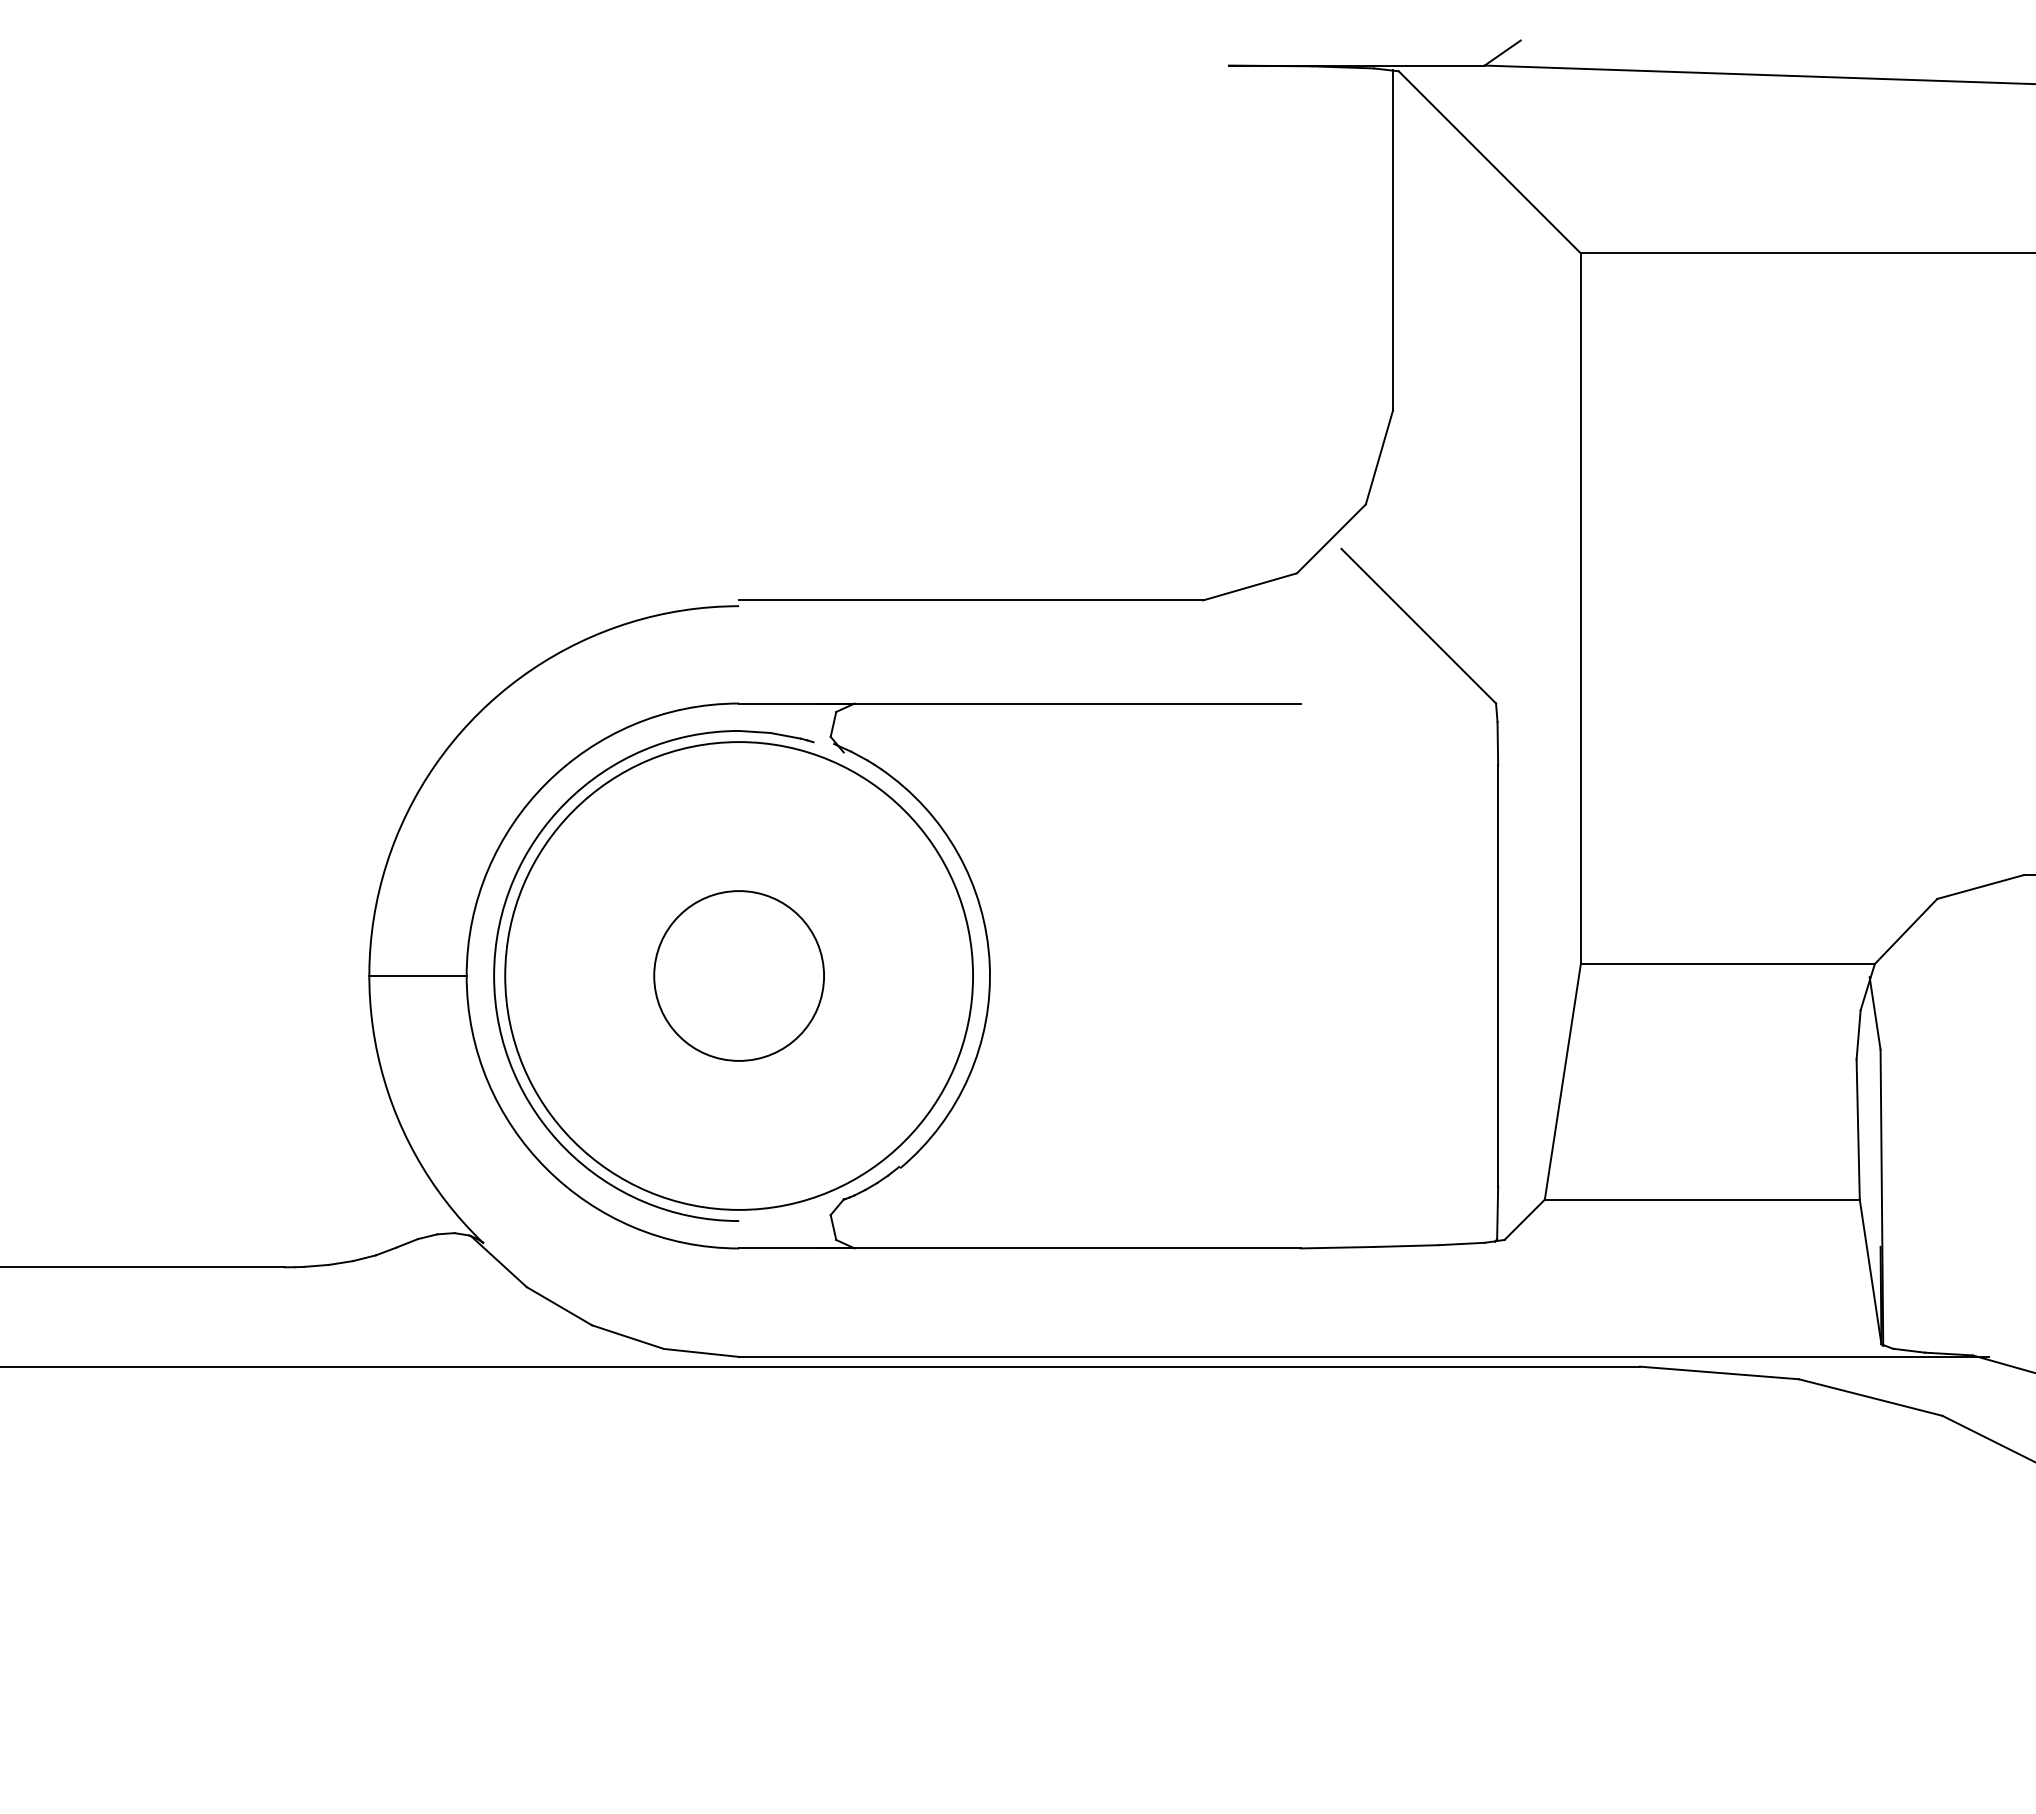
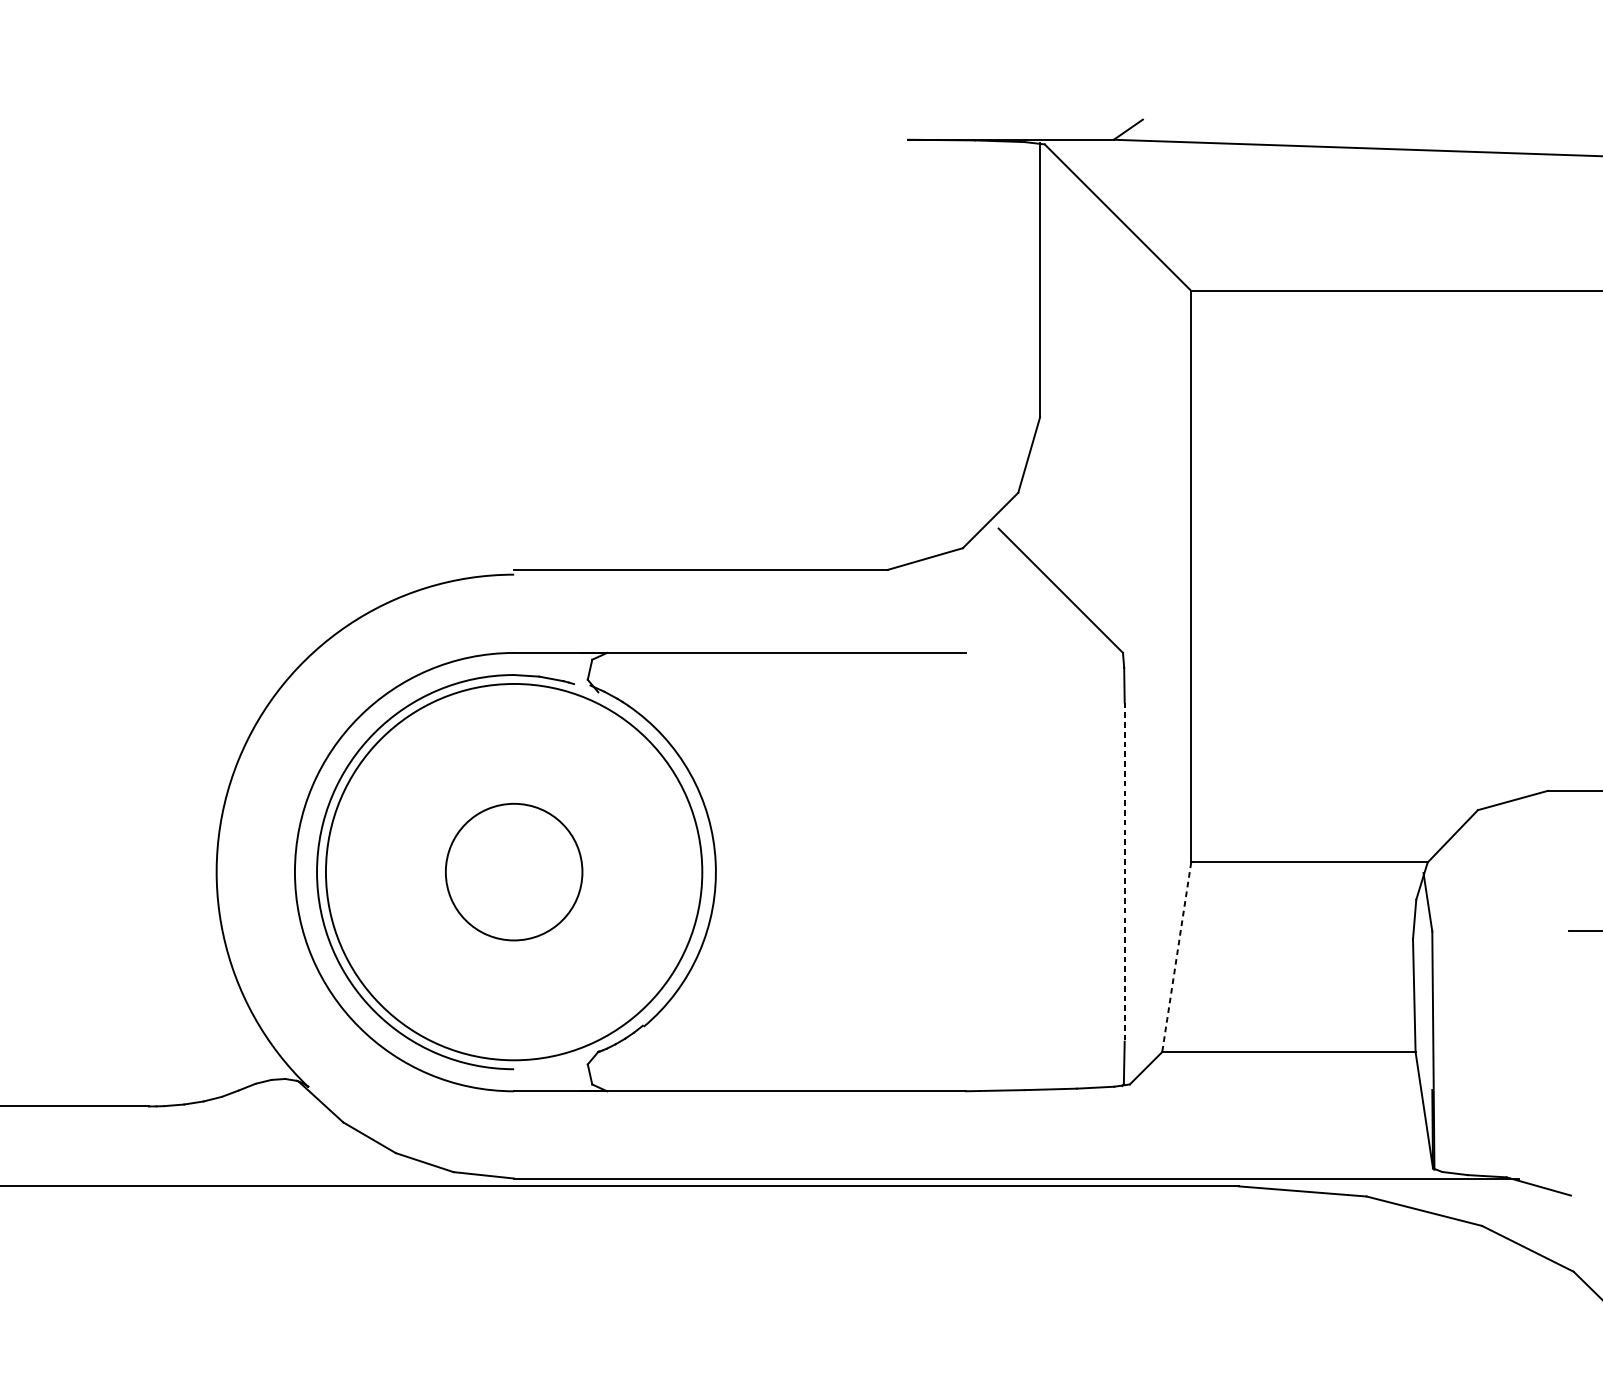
line: (1498, 975) -> (1124, 871), solid -> dashed
line: (417, 976) -> (255, 872), removed
line: (1562, 1082) -> (1176, 957), solid -> dashed

